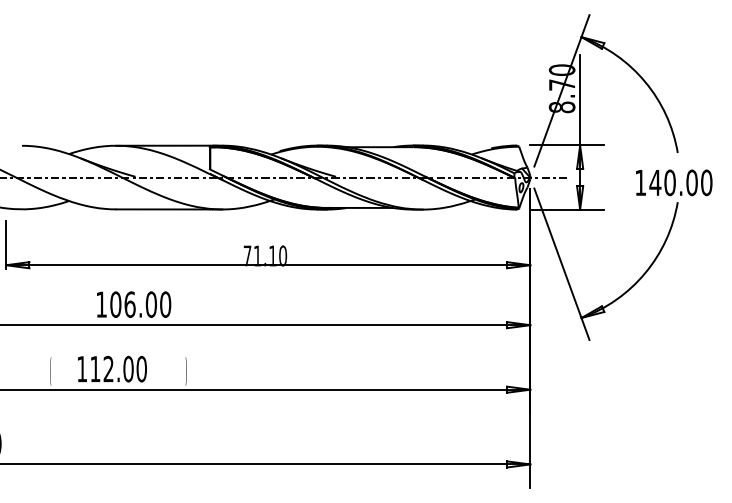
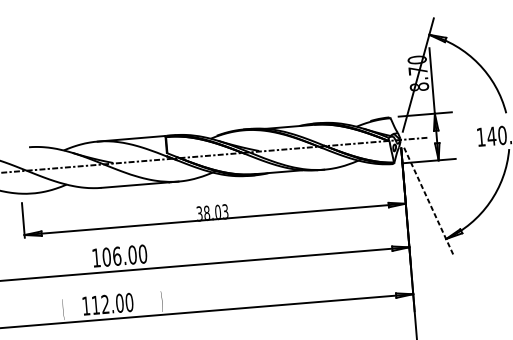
text: (265, 255) -> (212, 212), 71.10 -> 38.03
line: (561, 264) -> (428, 201), solid -> dashed

